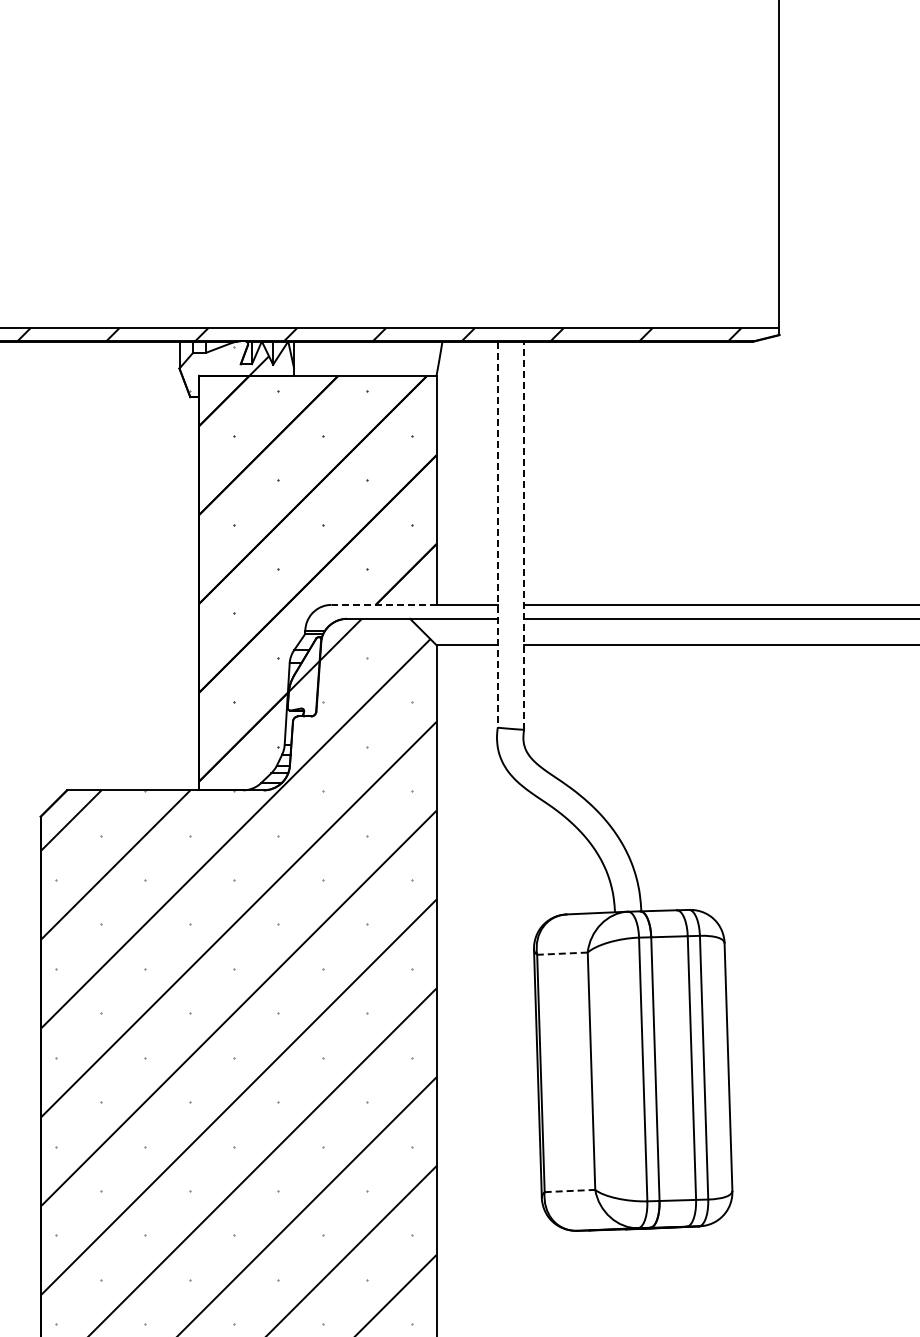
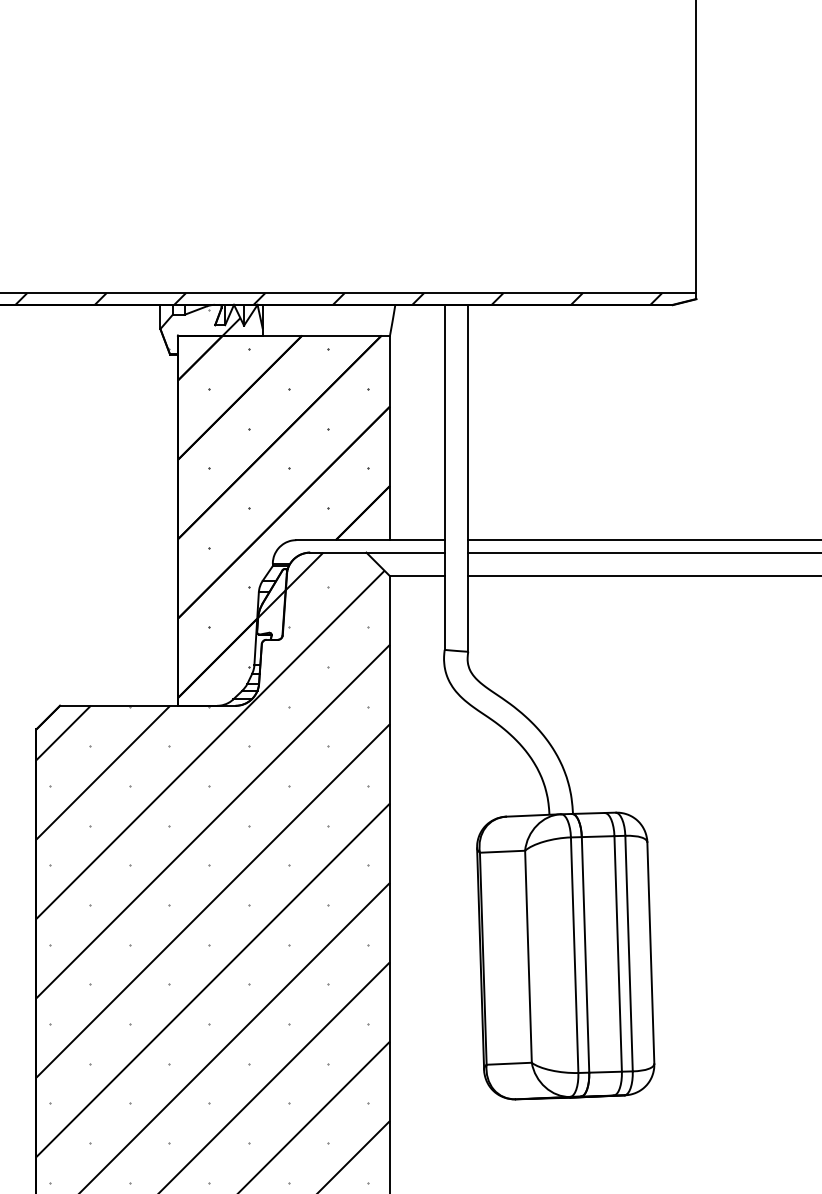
line: (497, 534) -> (444, 477), dashed -> solid
line: (524, 535) -> (468, 478), dashed -> solid
line: (383, 604) -> (342, 539), dashed -> solid
line: (561, 953) -> (501, 851), dashed -> solid
line: (570, 1190) -> (509, 1063), dashed -> solid

